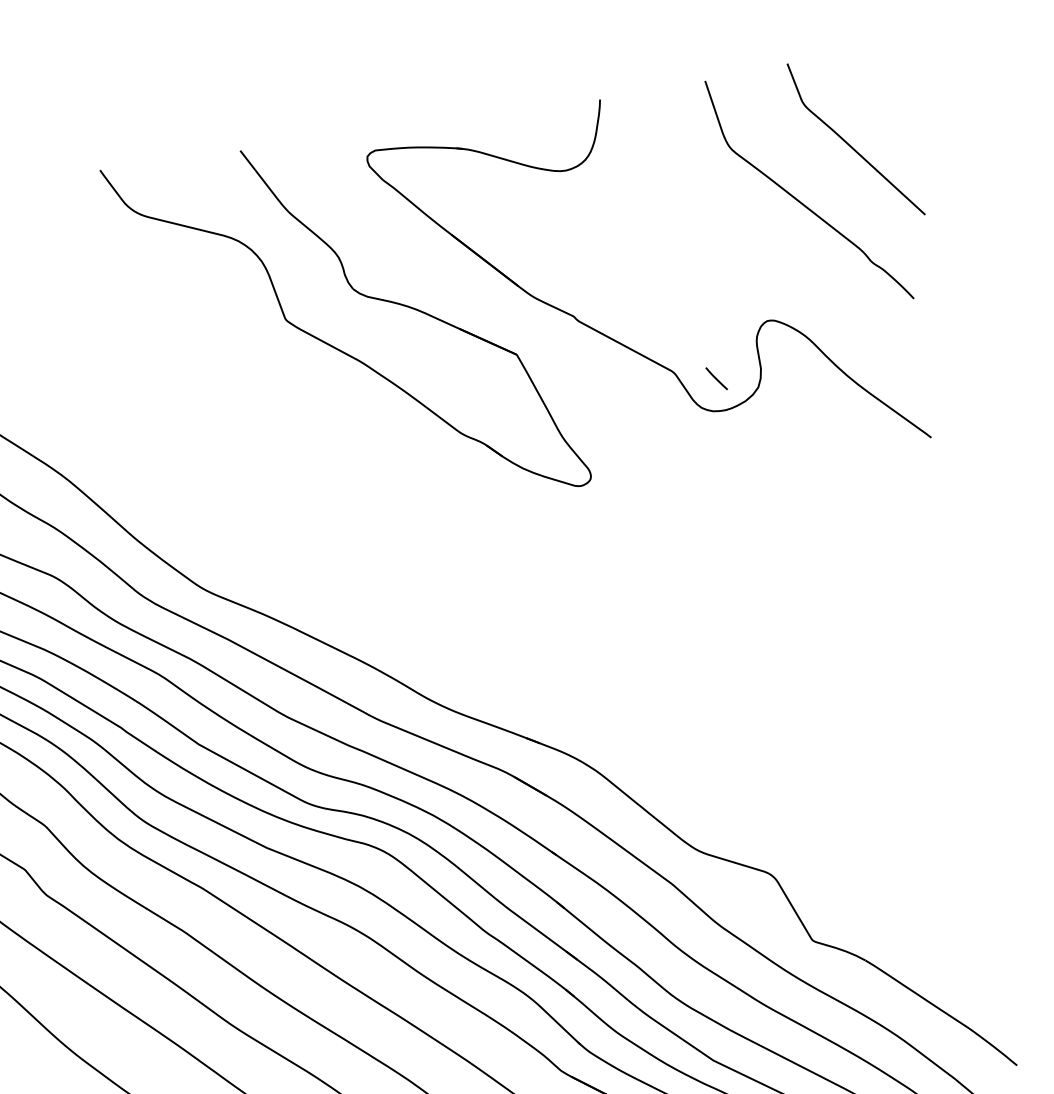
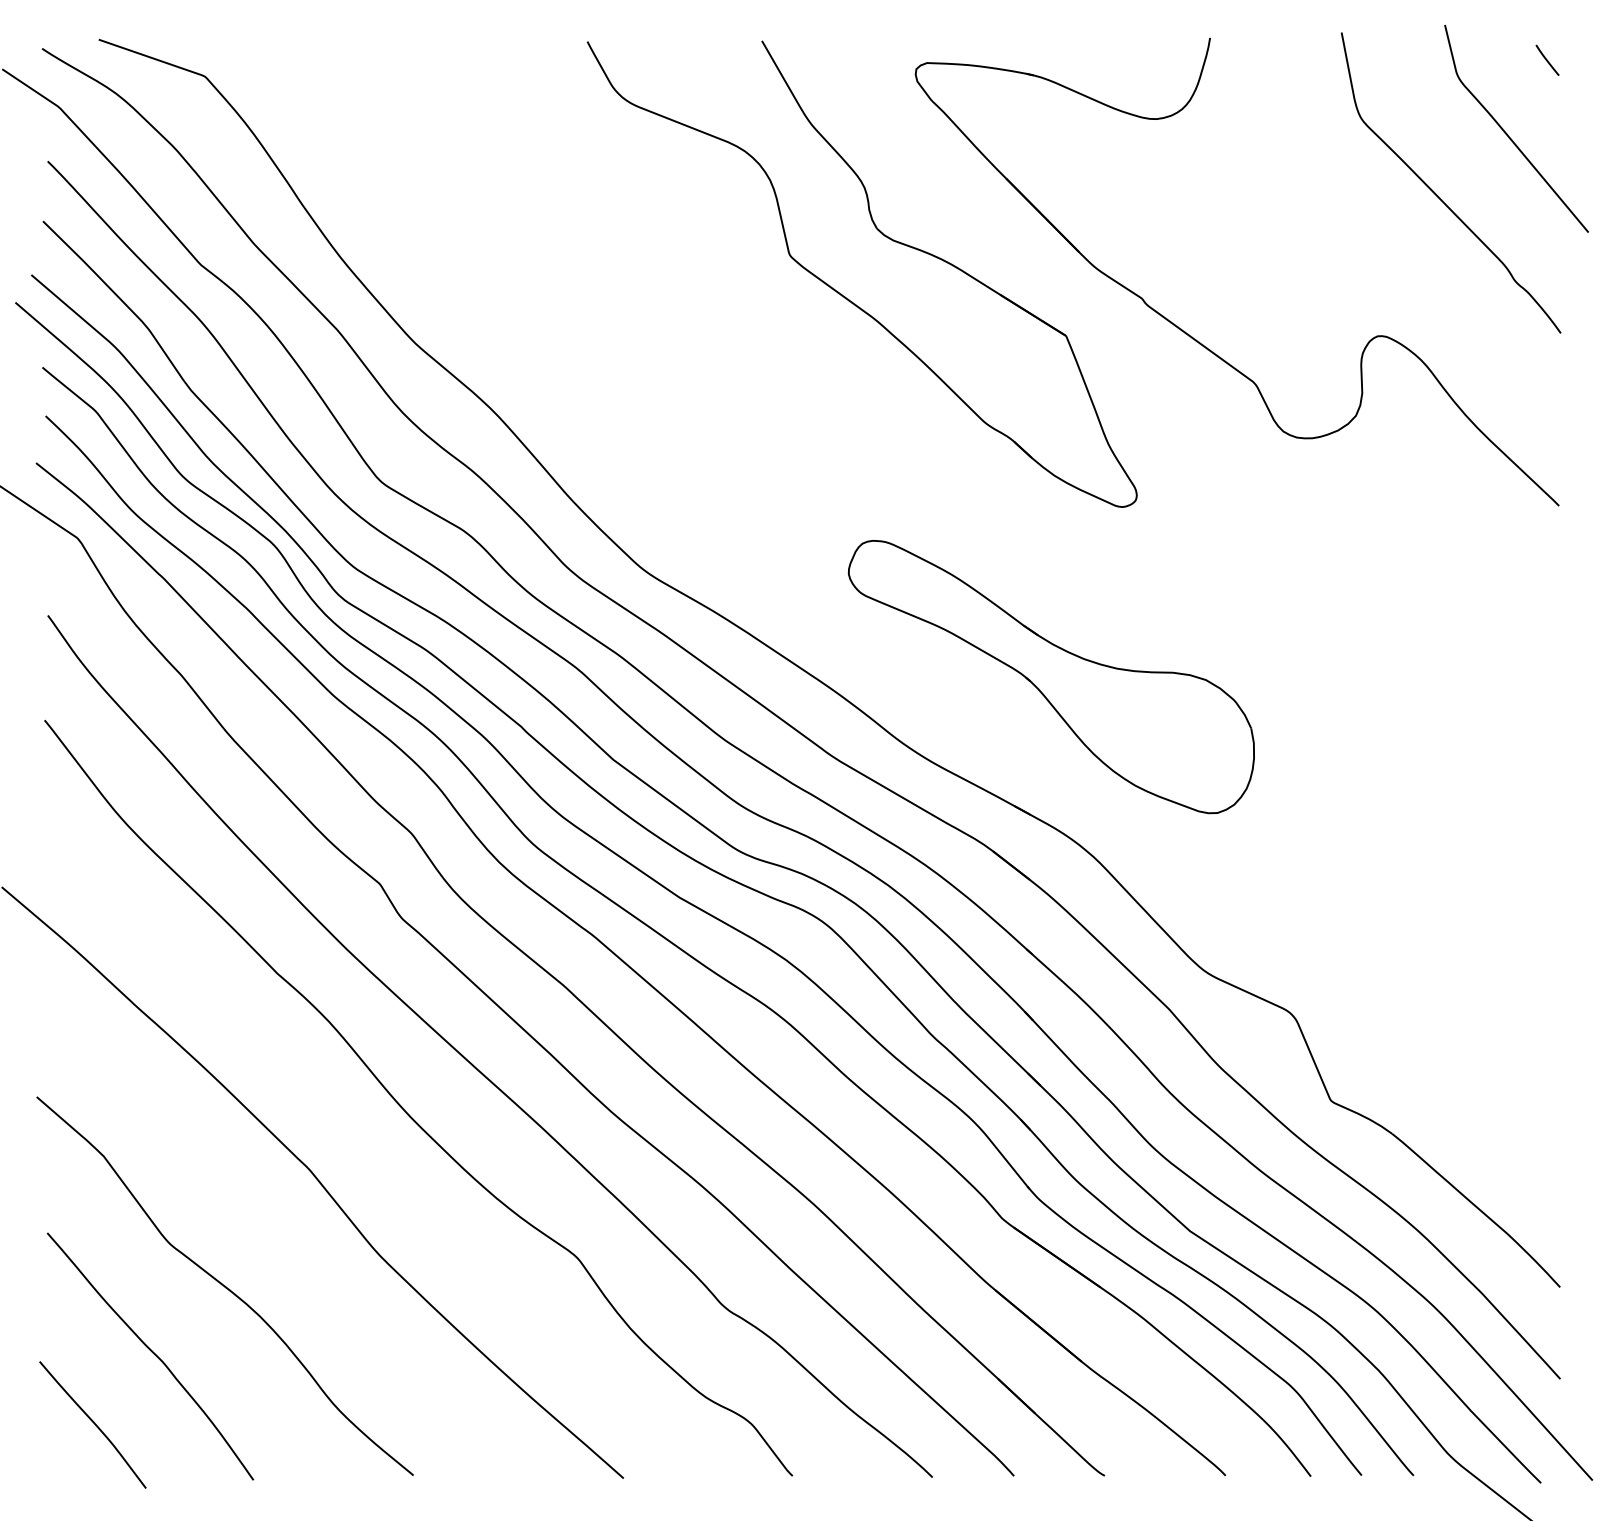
line: (716, 378) -> (1547, 59), moved
part: (541, 630) -> (1050, 677), added

